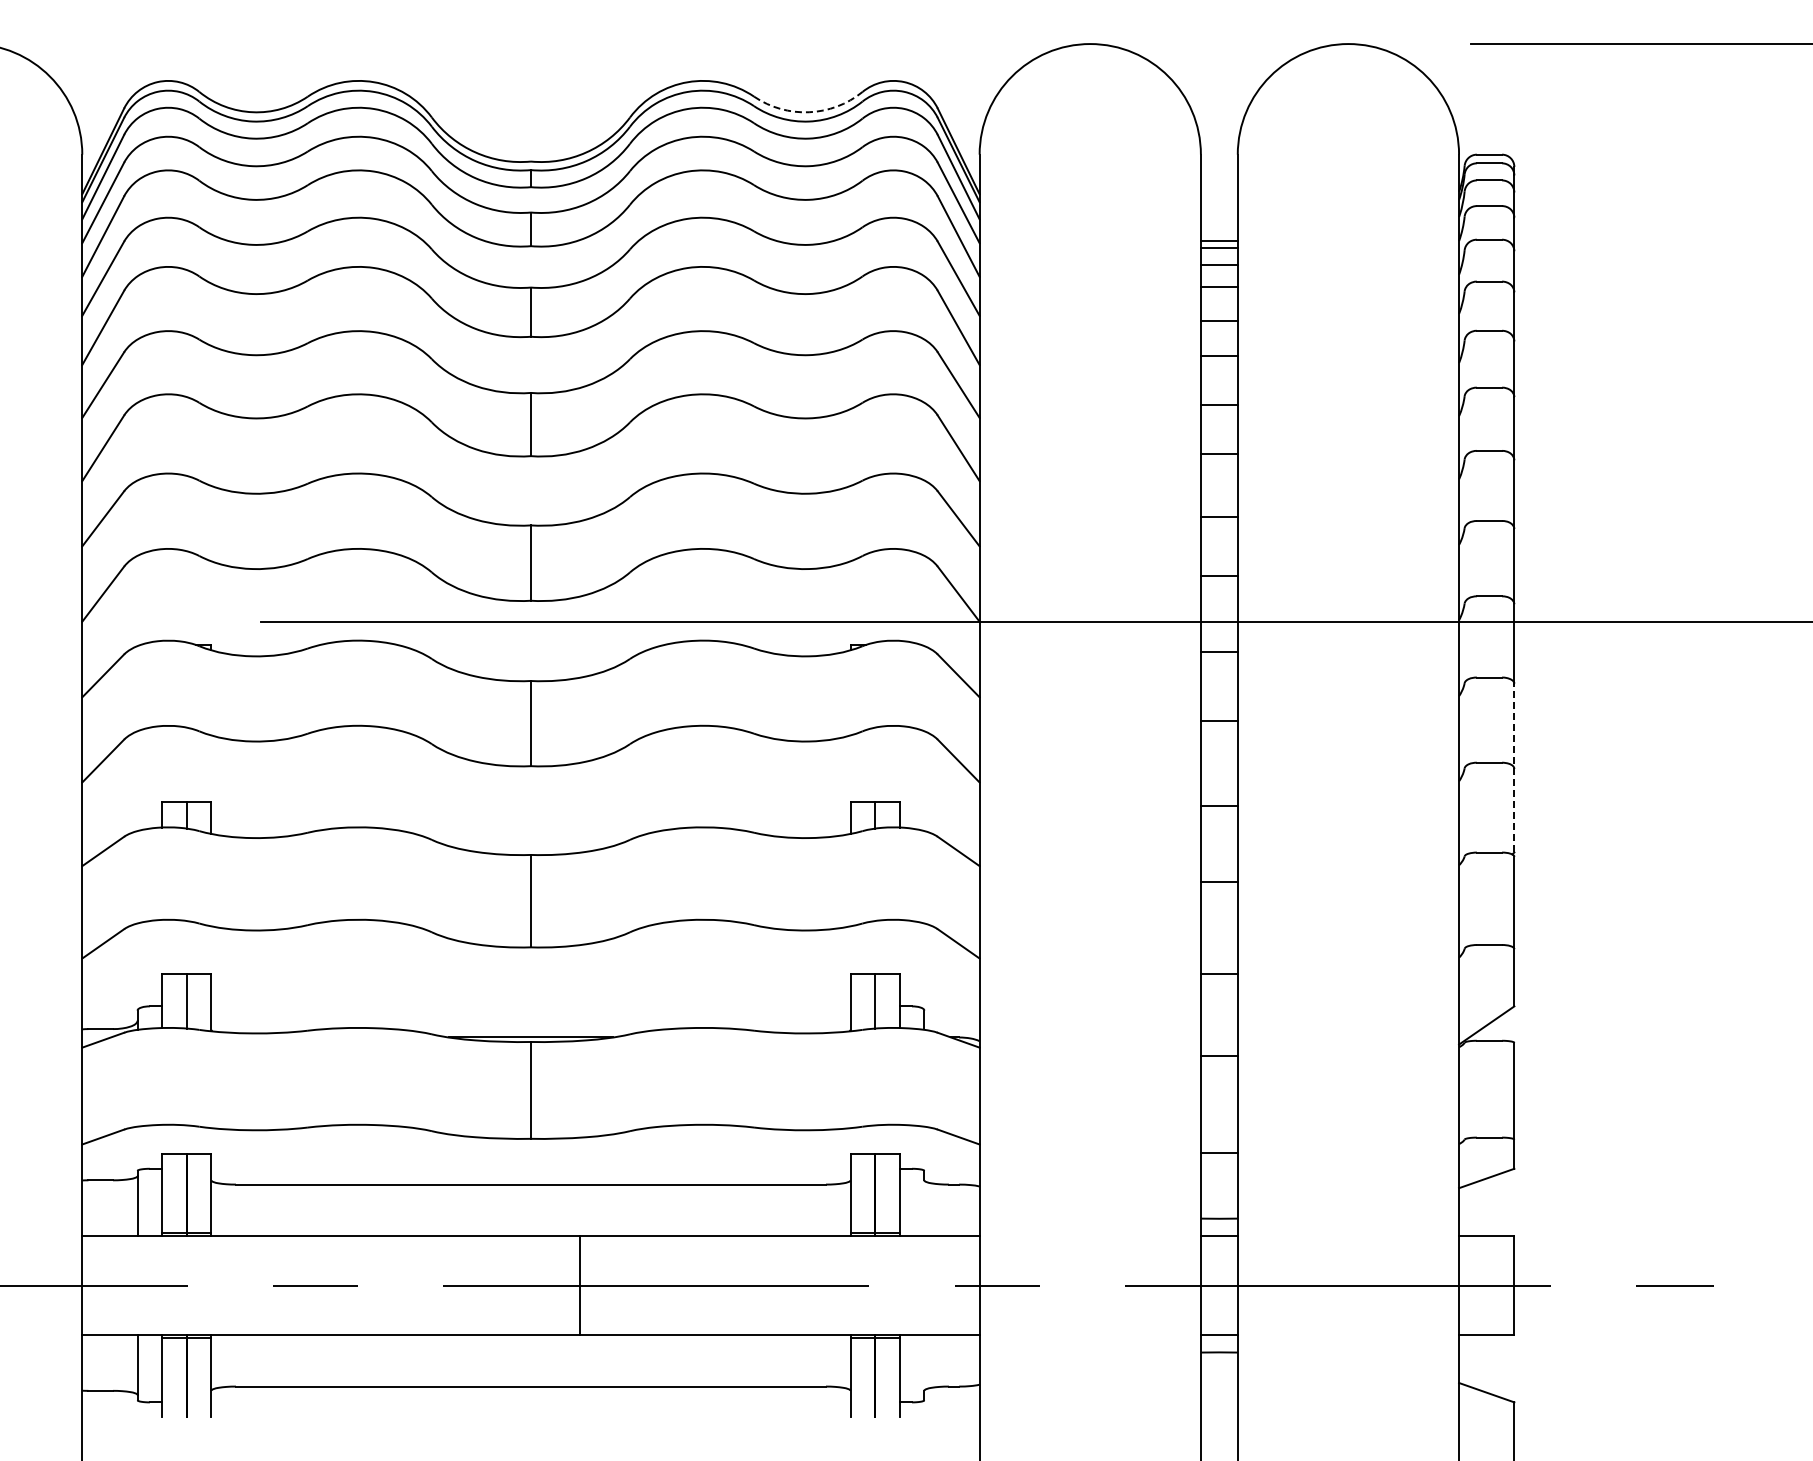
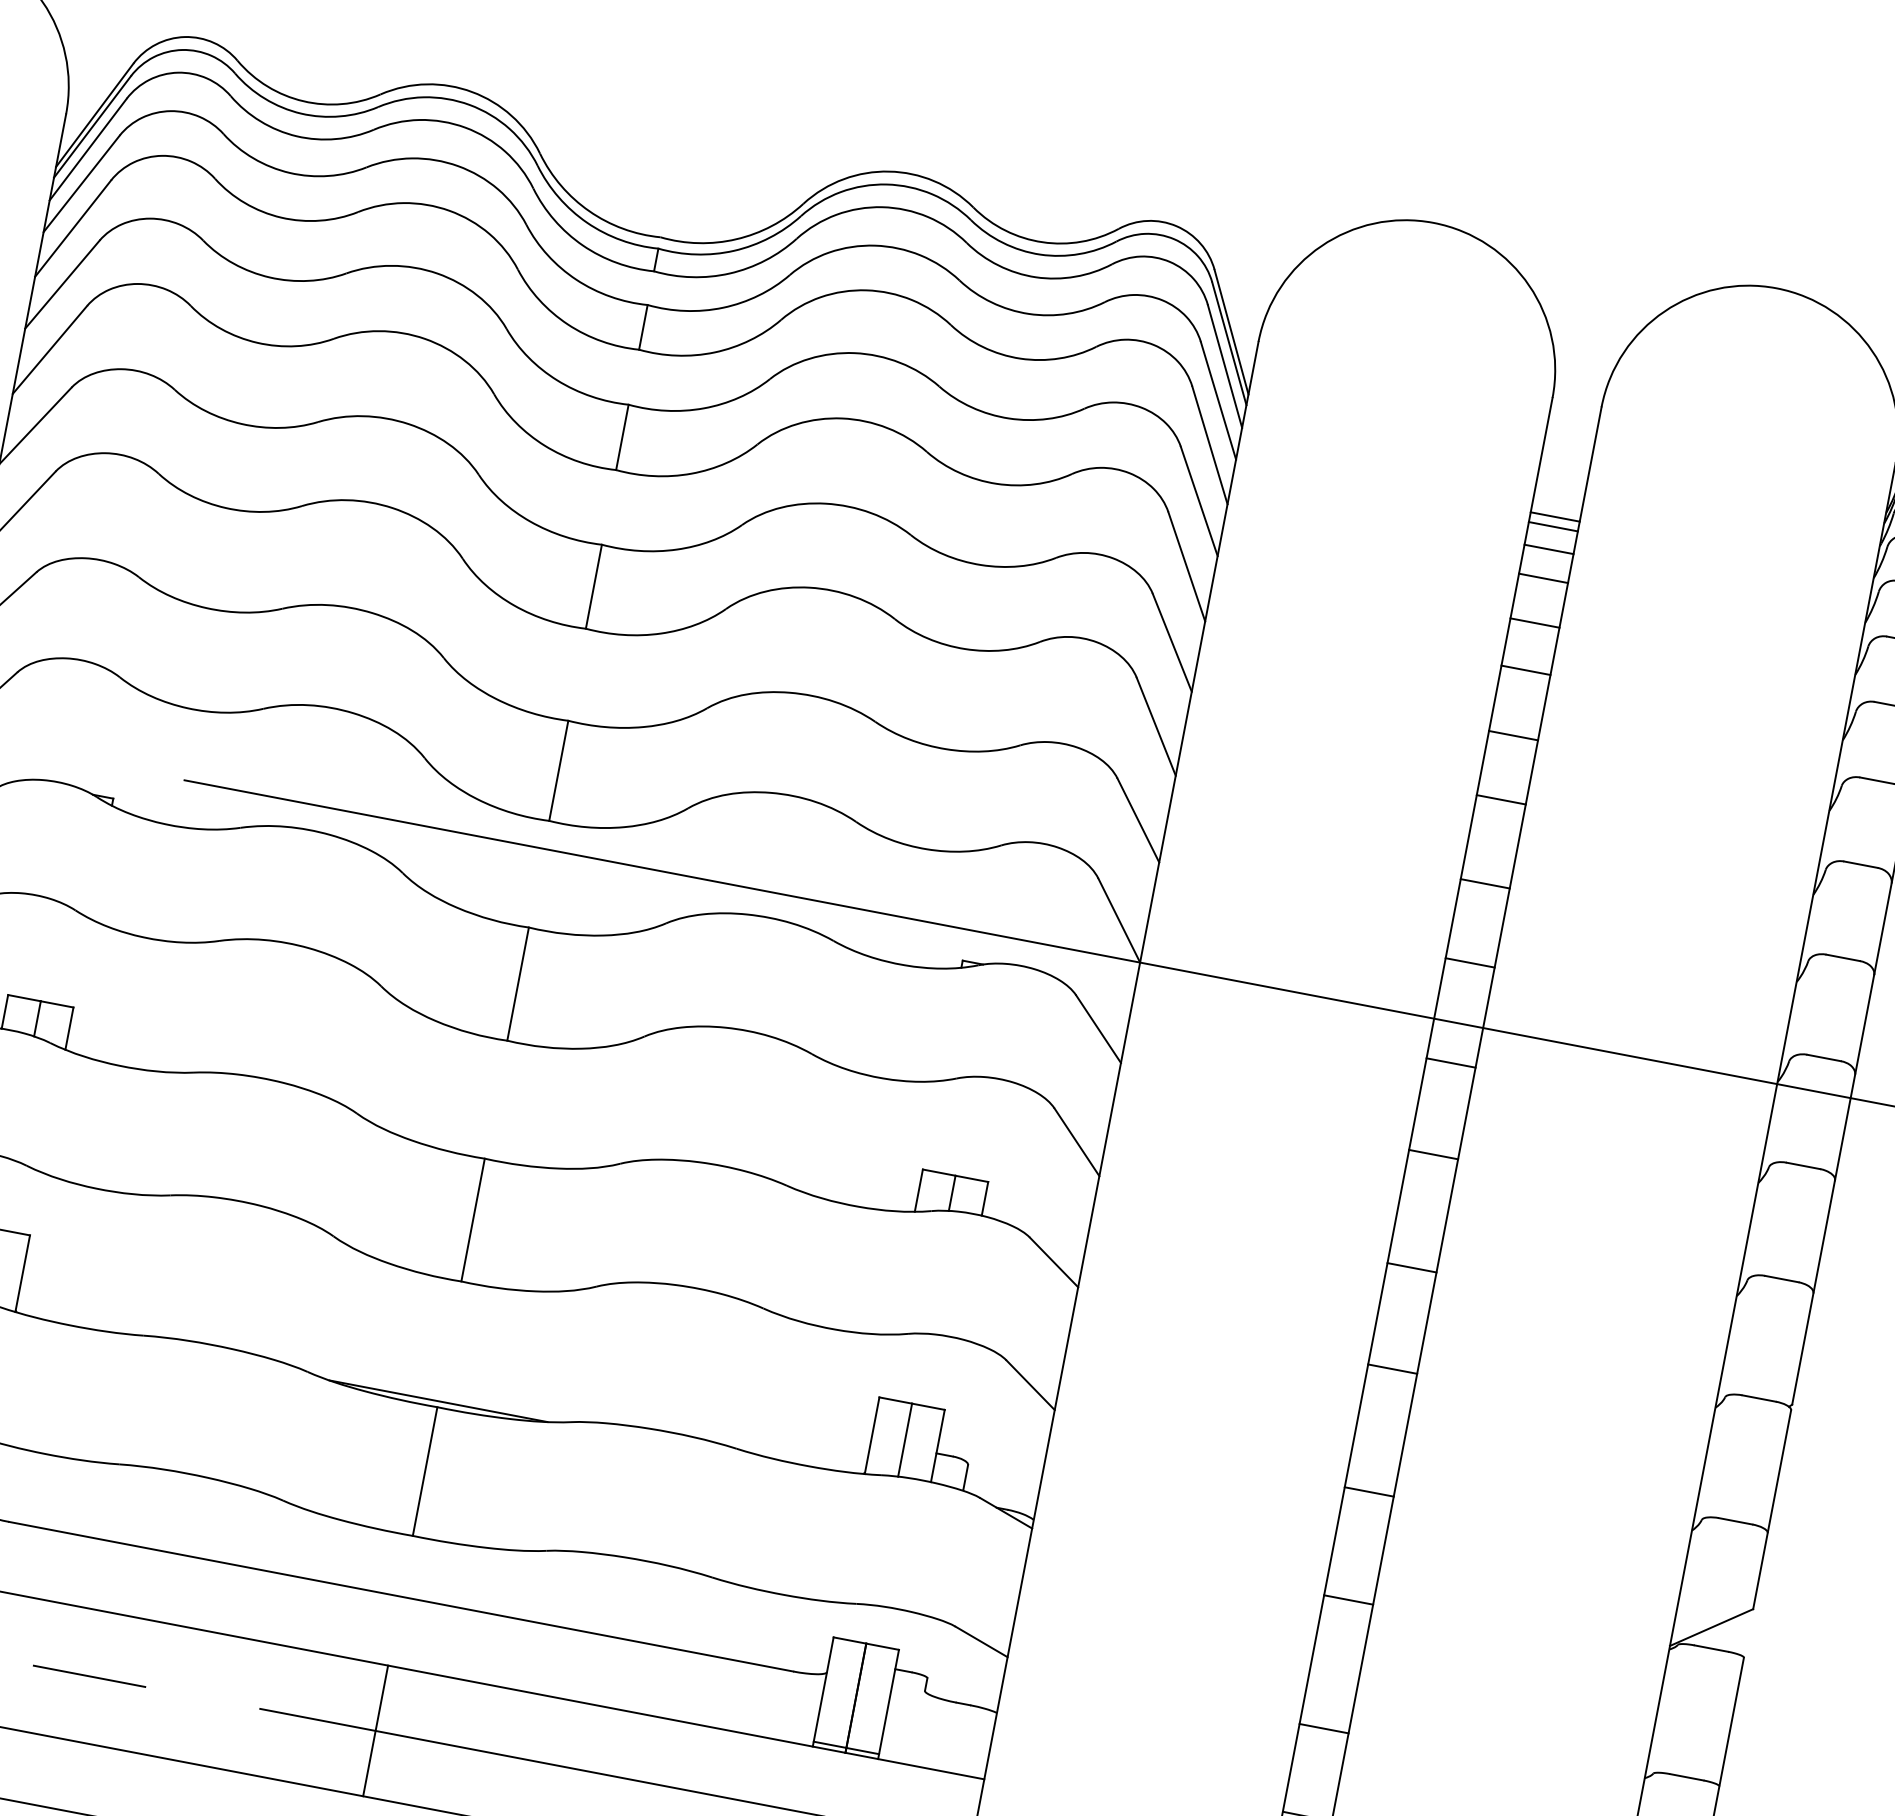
arc: (809, 112) -> (1043, 242), dashed -> solid
line: (1514, 767) -> (1813, 1291), dashed -> solid
line: (579, 1285) -> (375, 1730), moved

